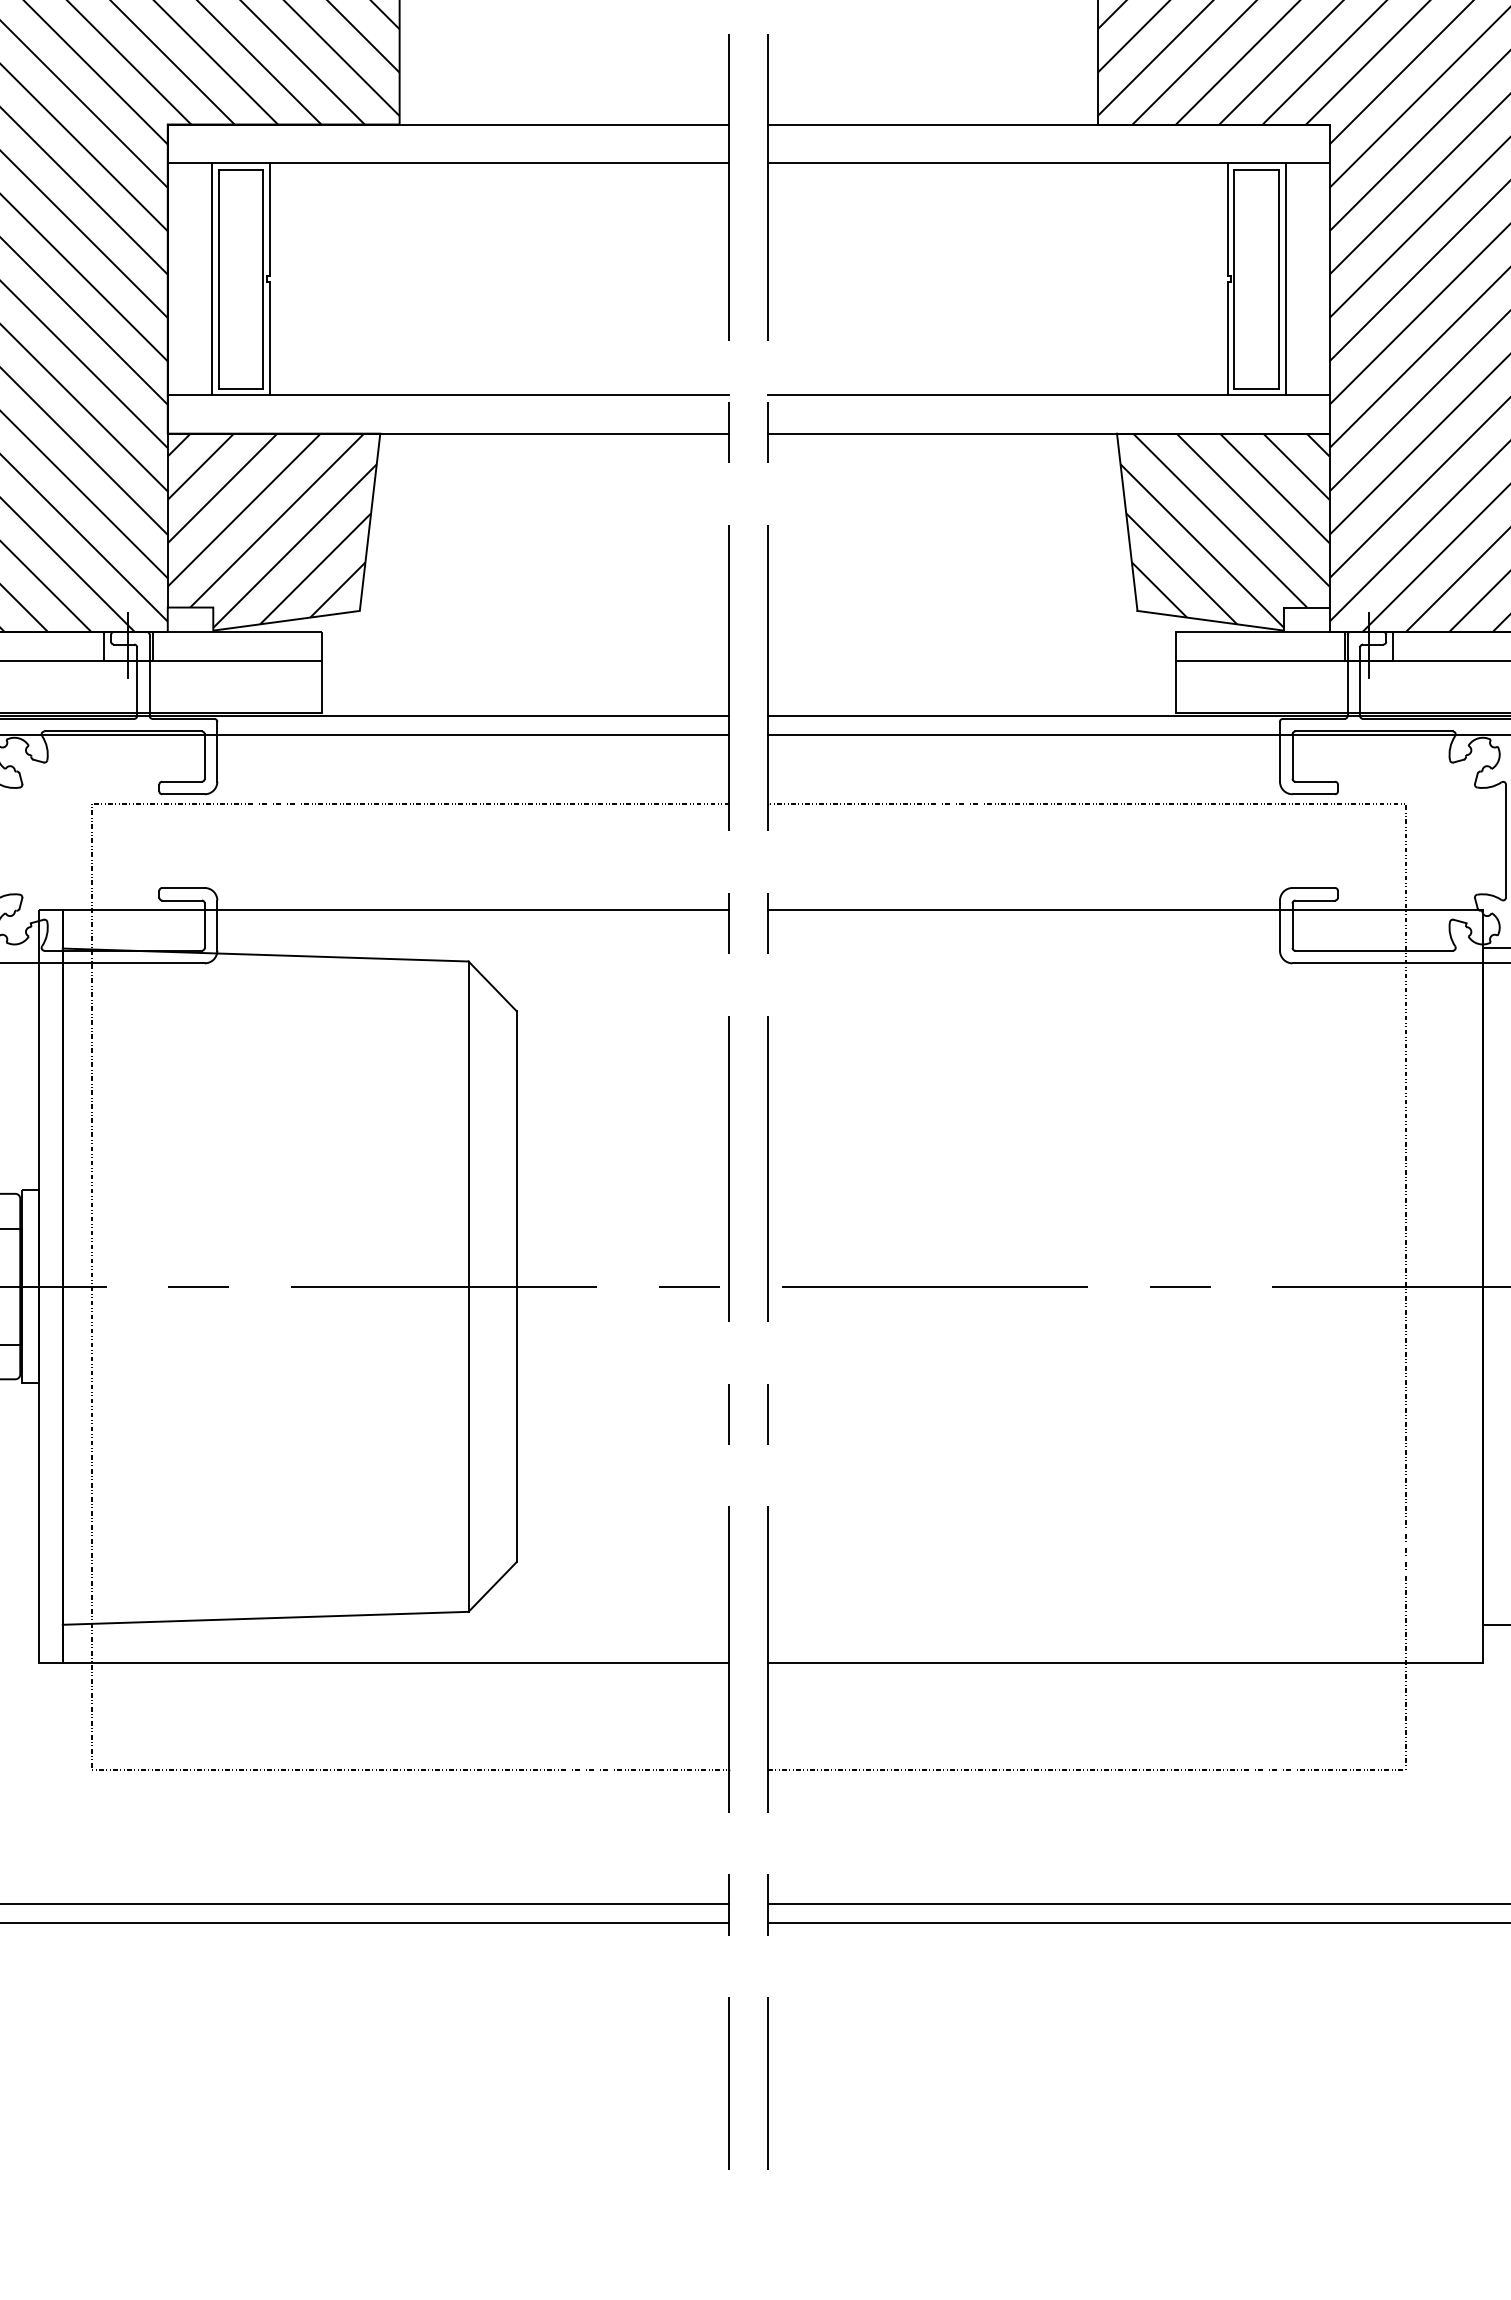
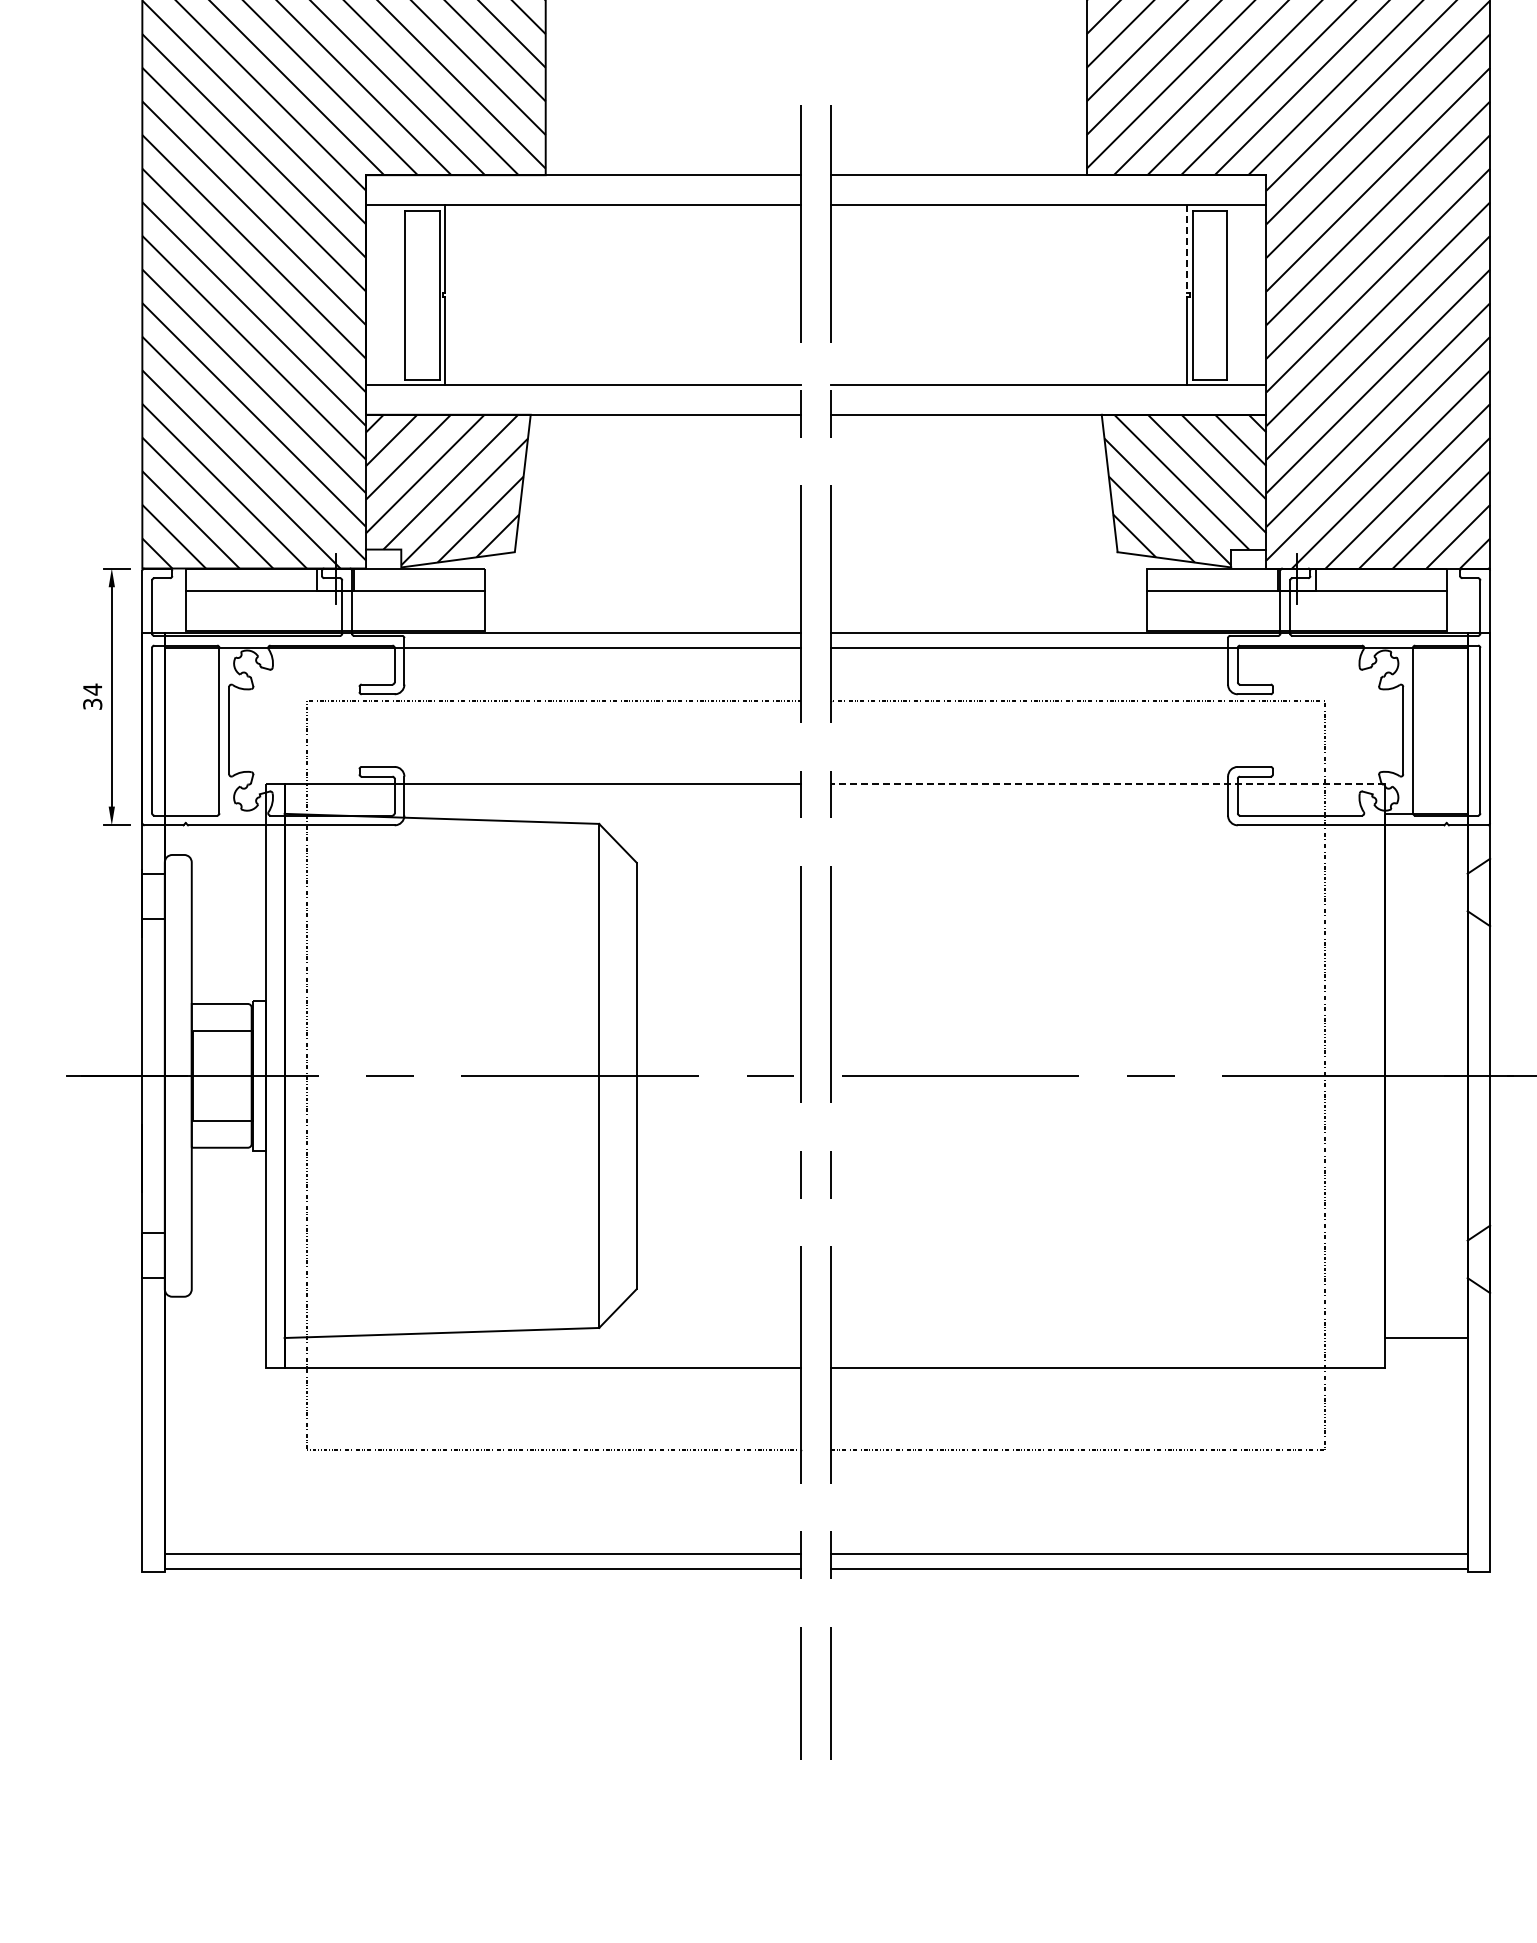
line: (1227, 220) -> (1187, 249), solid -> dashed
line: (212, 278) -> (400, 294), removed
line: (1285, 278) -> (1232, 294), removed
line: (1124, 909) -> (1107, 783), solid -> dashed

